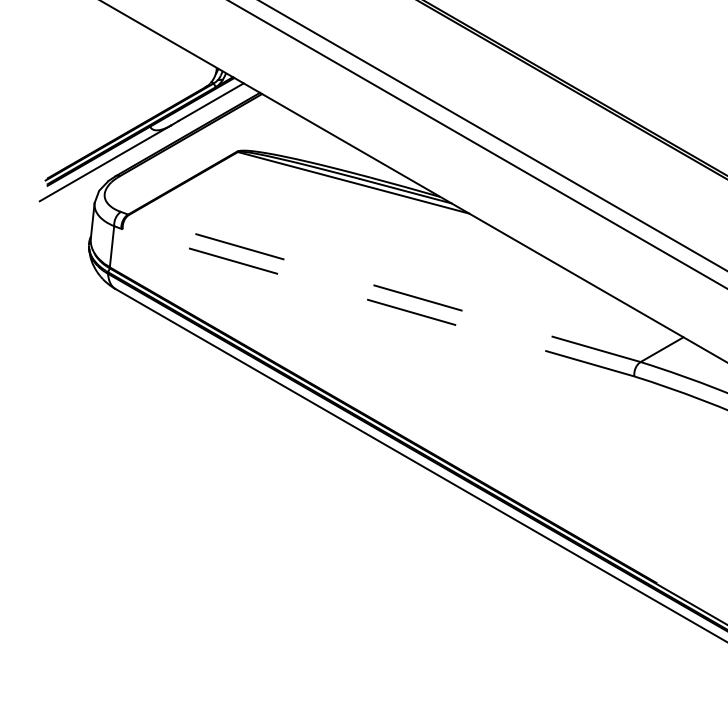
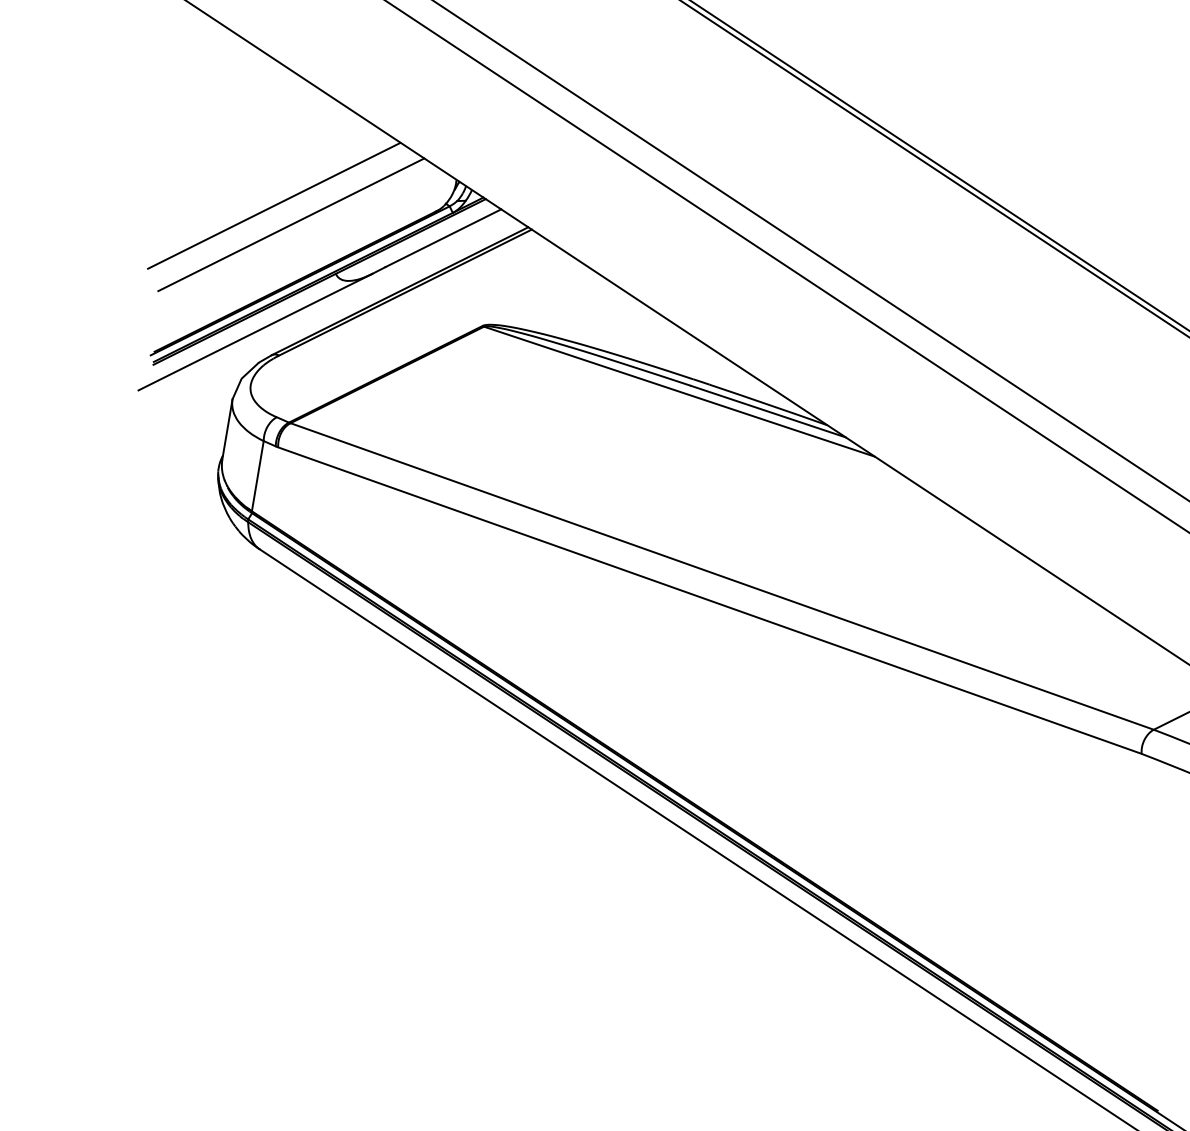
line: (111, 89) -> (273, 205), added
line: (122, 99) -> (291, 224), added
line: (384, 288) -> (721, 576), dashed -> solid
line: (378, 302) -> (709, 599), dashed -> solid

